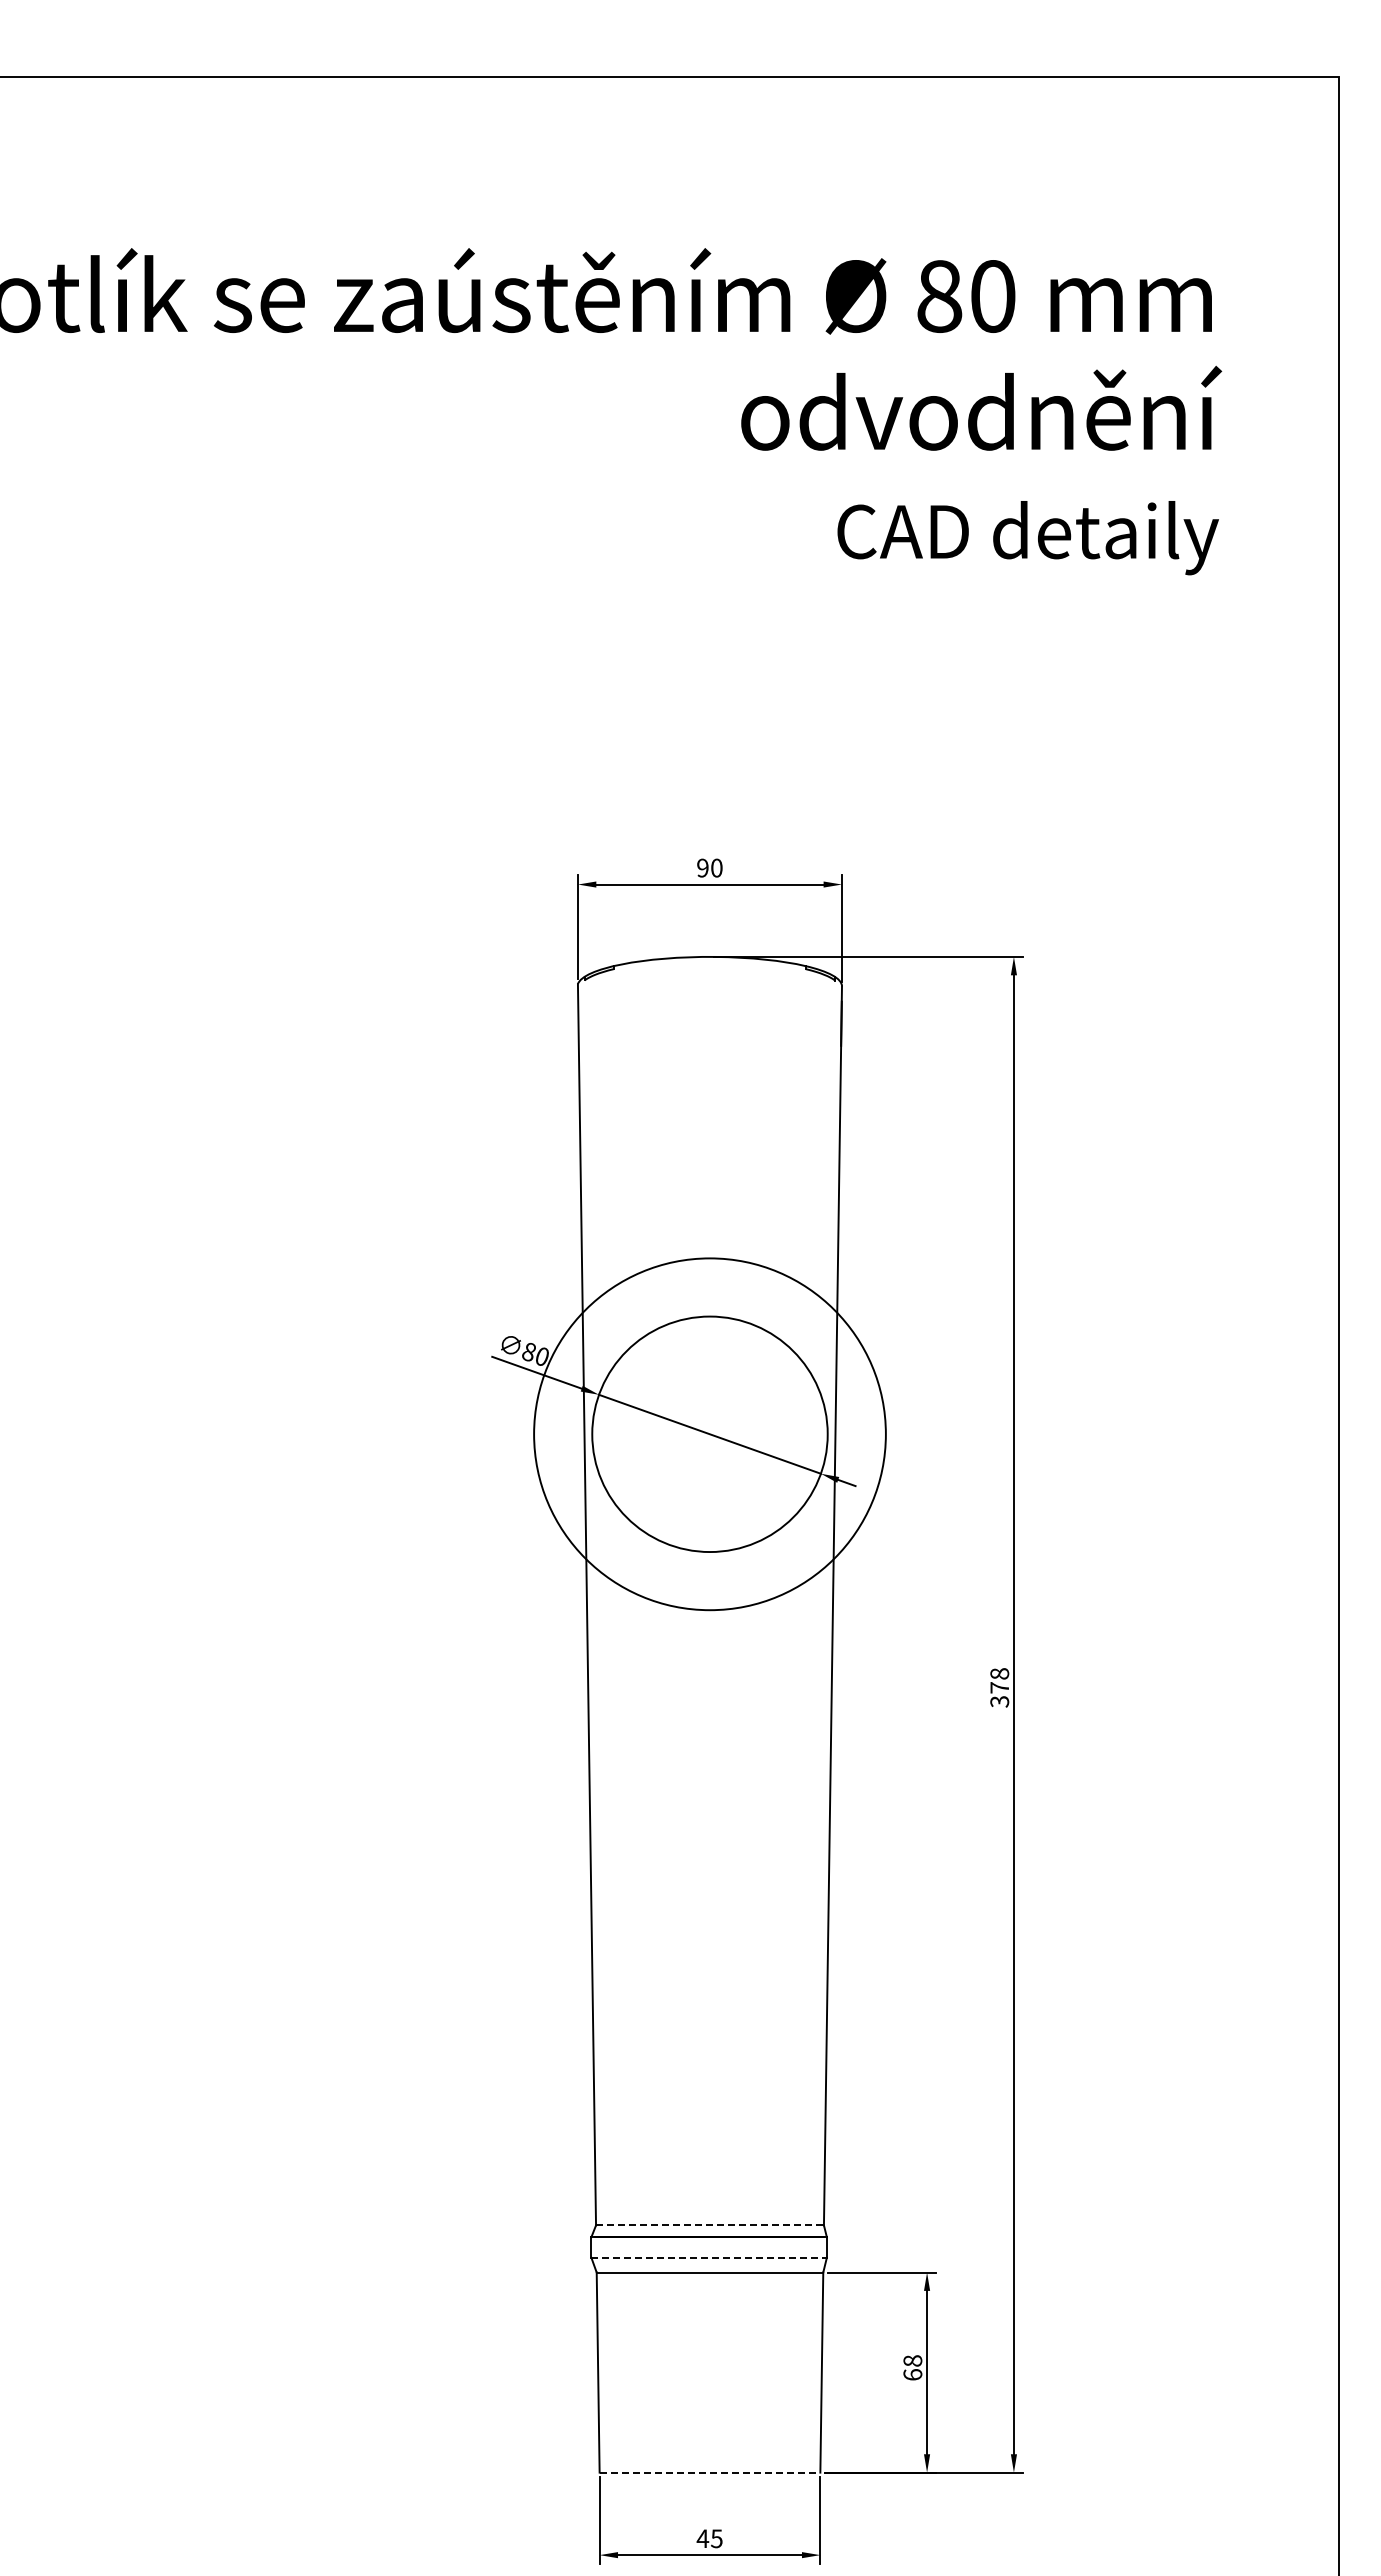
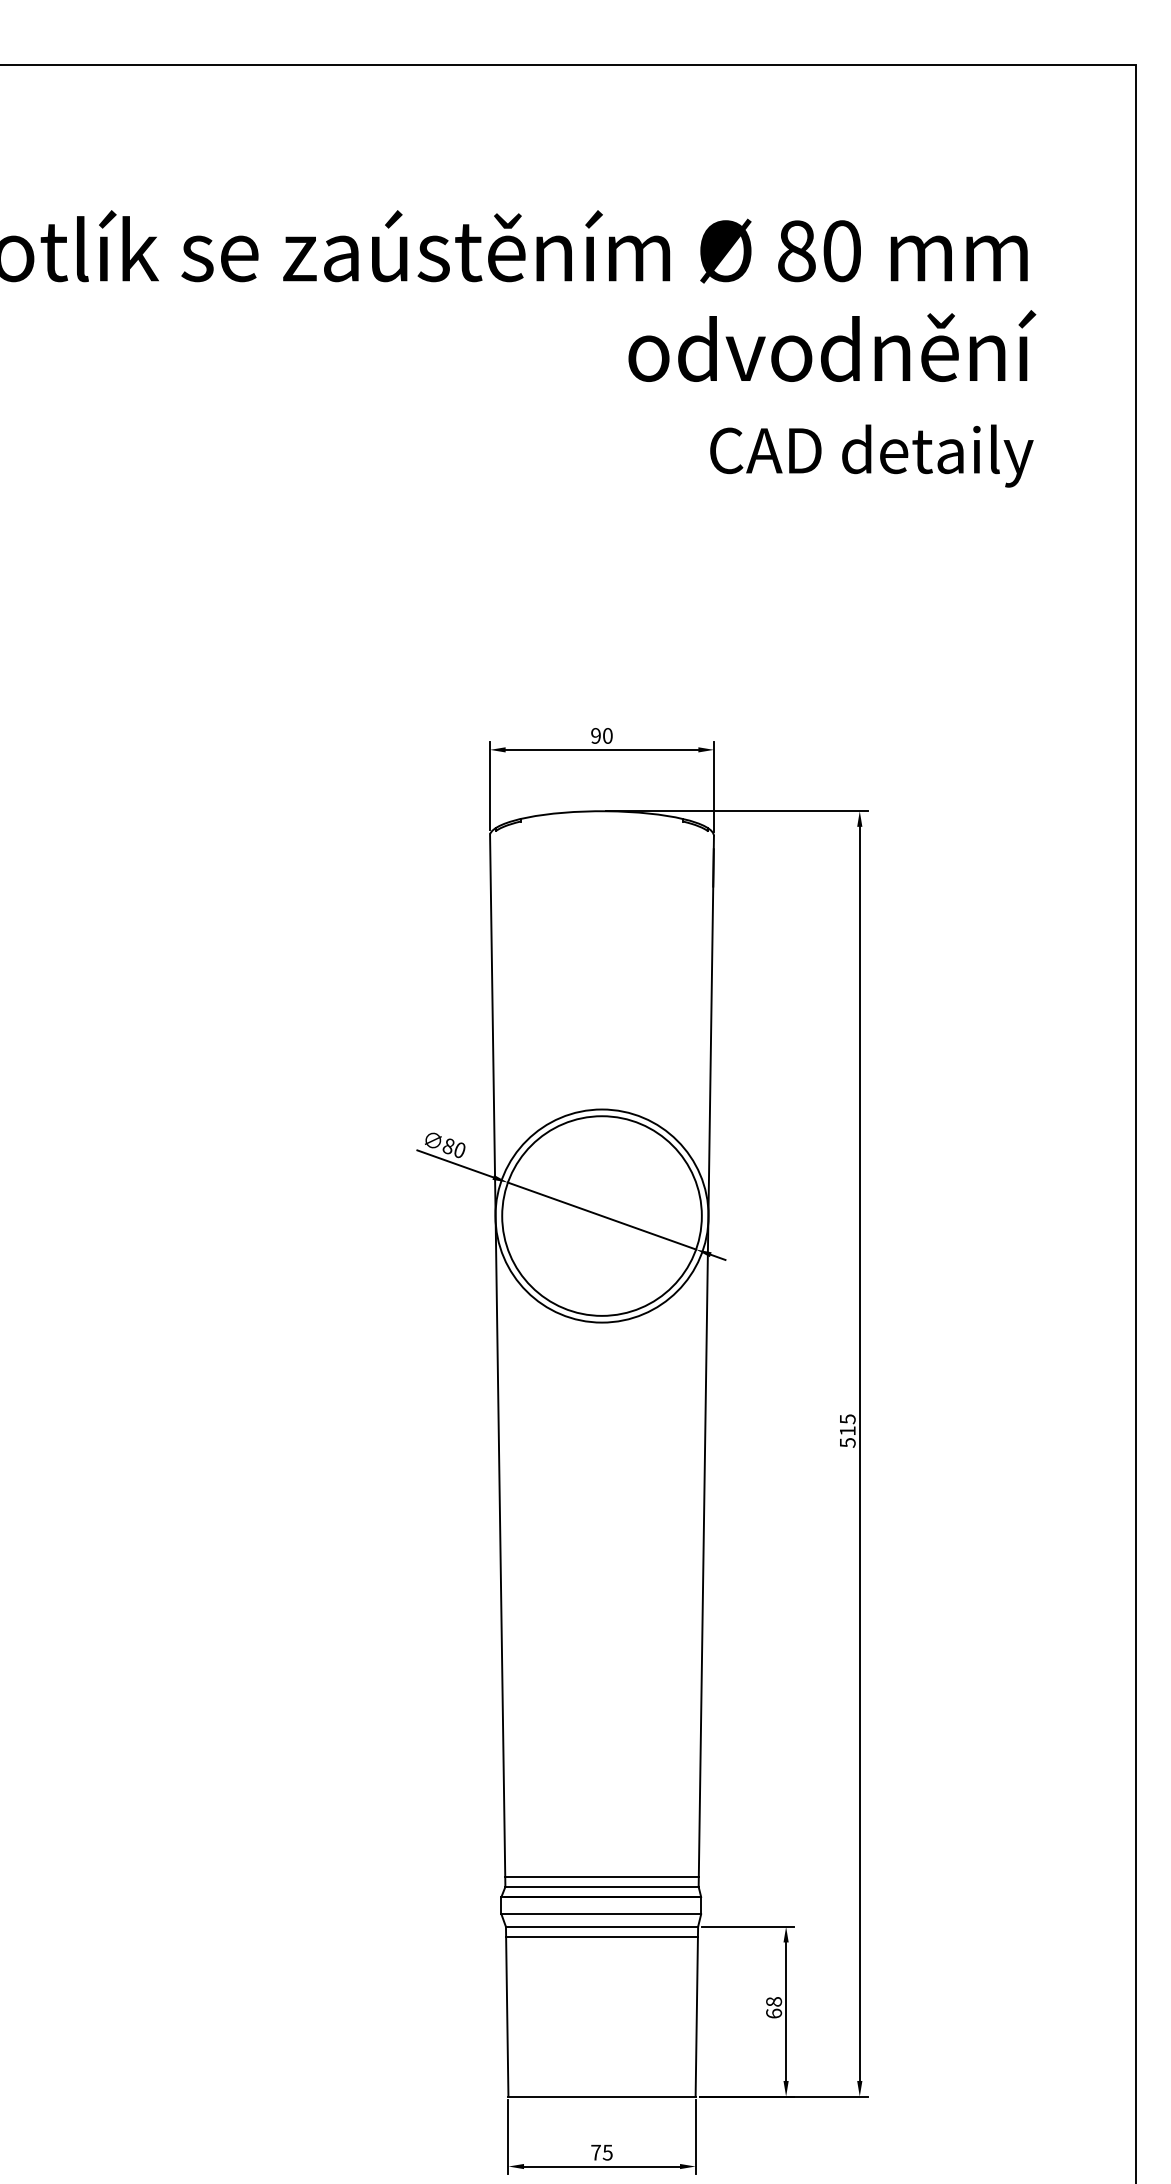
circle: (709, 1433) -> (601, 1215), size x0.71
text: (999, 1687) -> (847, 1430), 378 -> 515
line: (709, 2213) -> (601, 1876), added
line: (710, 2225) -> (602, 1887), dashed -> solid
line: (709, 2257) -> (601, 1914), dashed -> solid
line: (709, 2284) -> (601, 1937), added
line: (710, 2472) -> (602, 2096), dashed -> solid
text: (702, 2538) -> (595, 2152), 45 -> 75

